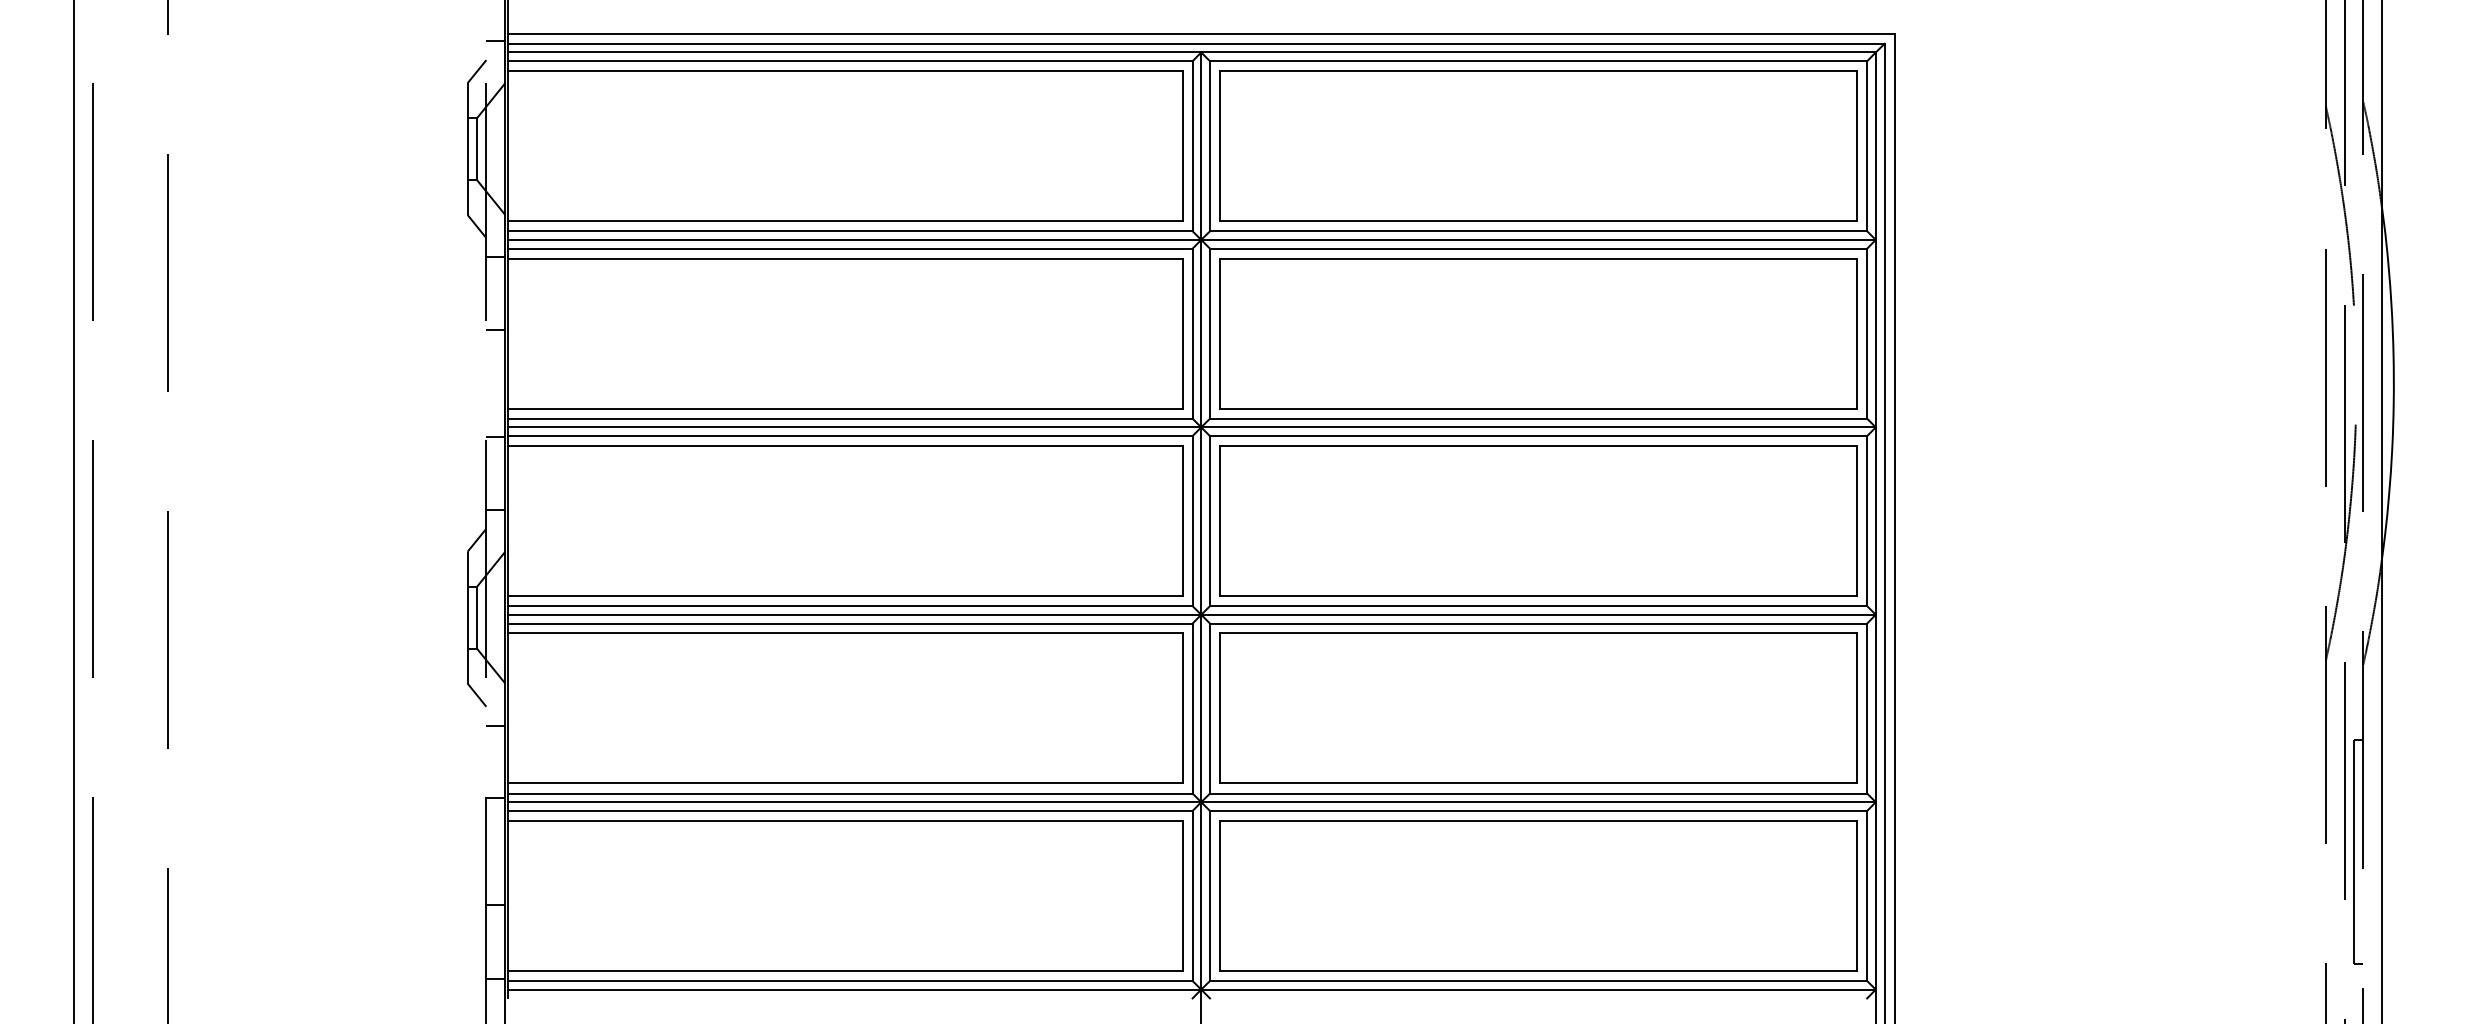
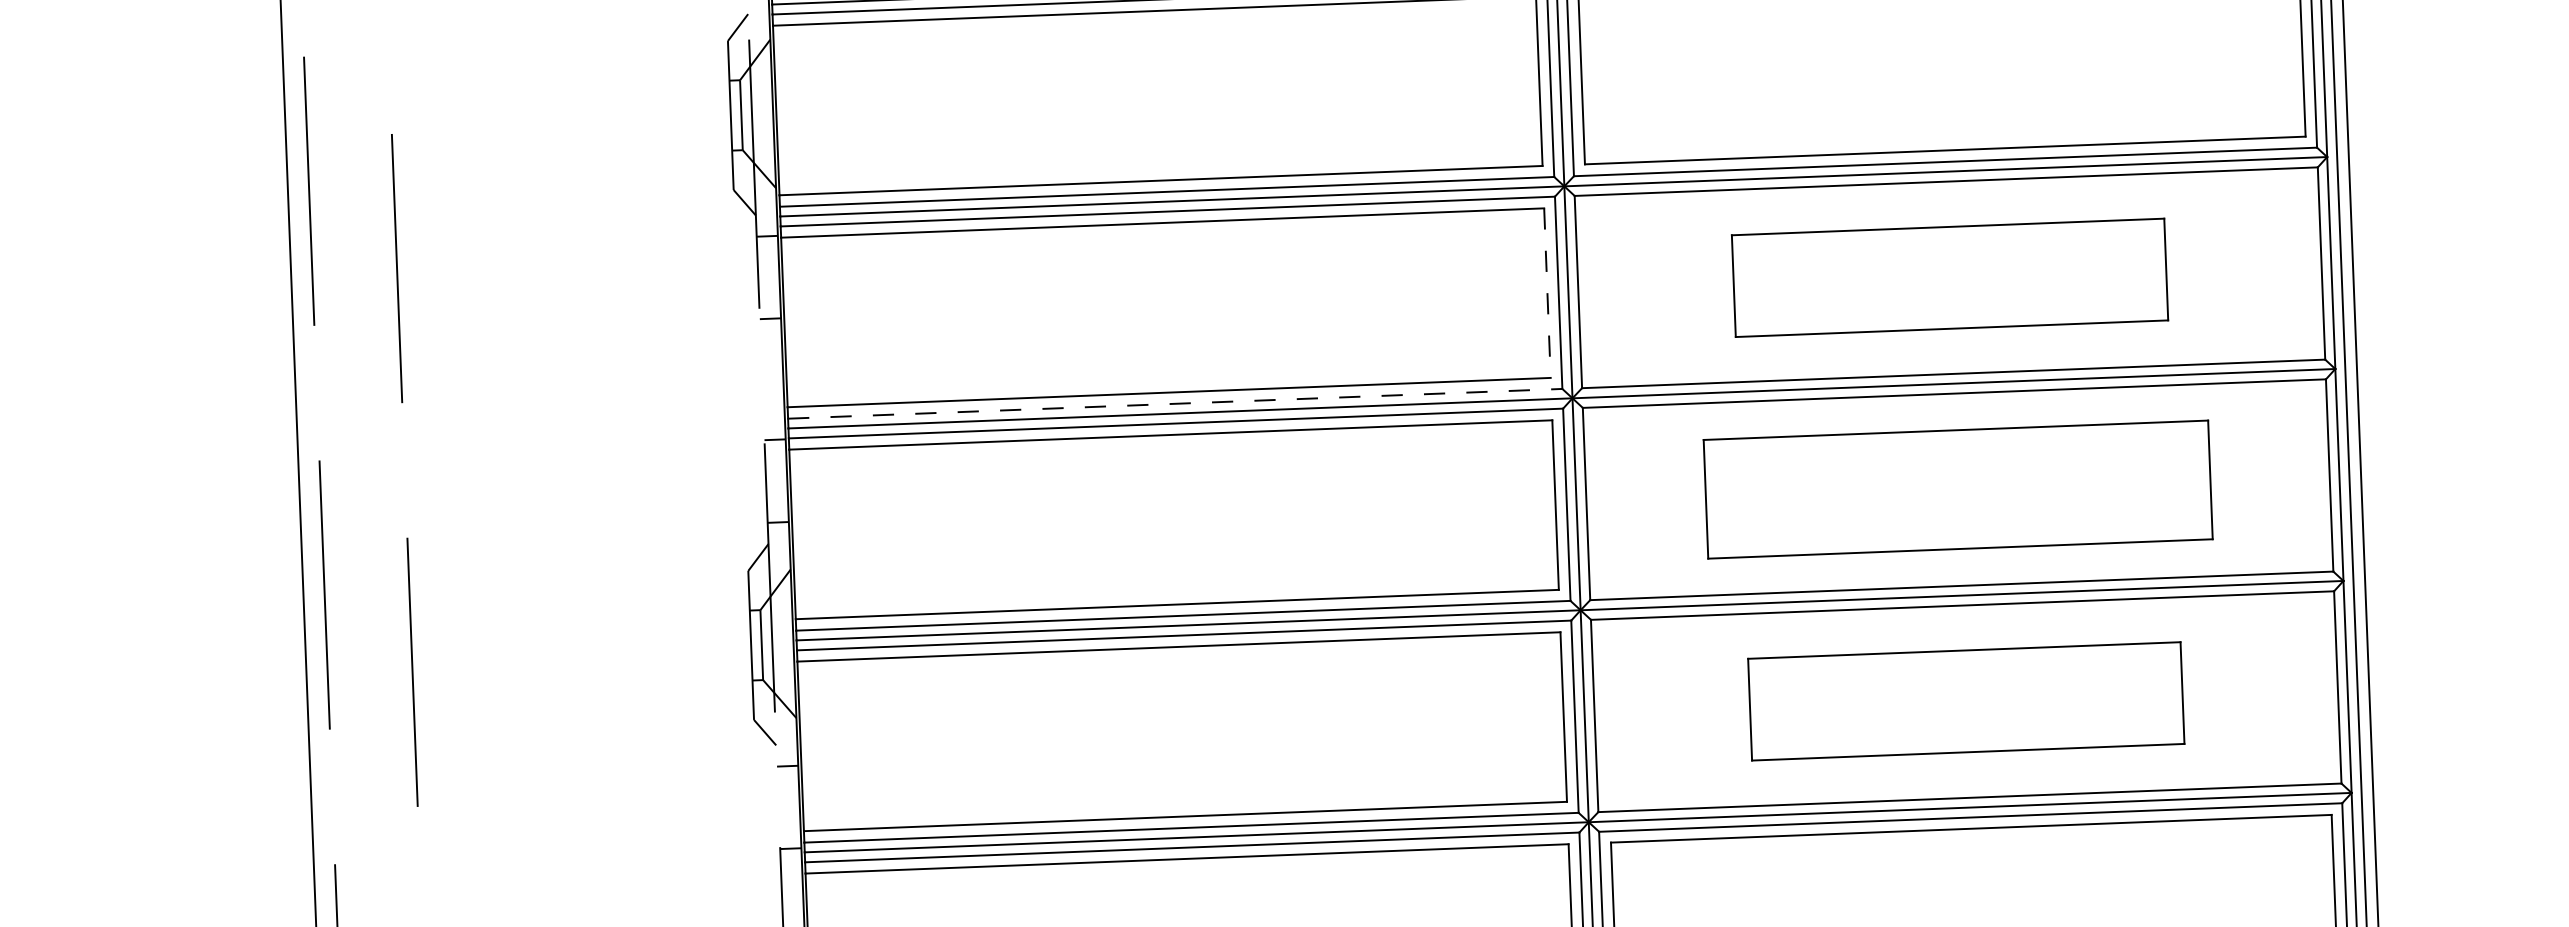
line: (1182, 333) -> (1547, 293), solid -> dashed
part: (1538, 333) -> (1949, 277), size x0.6
line: (850, 418) -> (1175, 403), solid -> dashed
part: (1538, 520) -> (1957, 489), size x0.7
part: (1538, 707) -> (1966, 700), size x0.6

